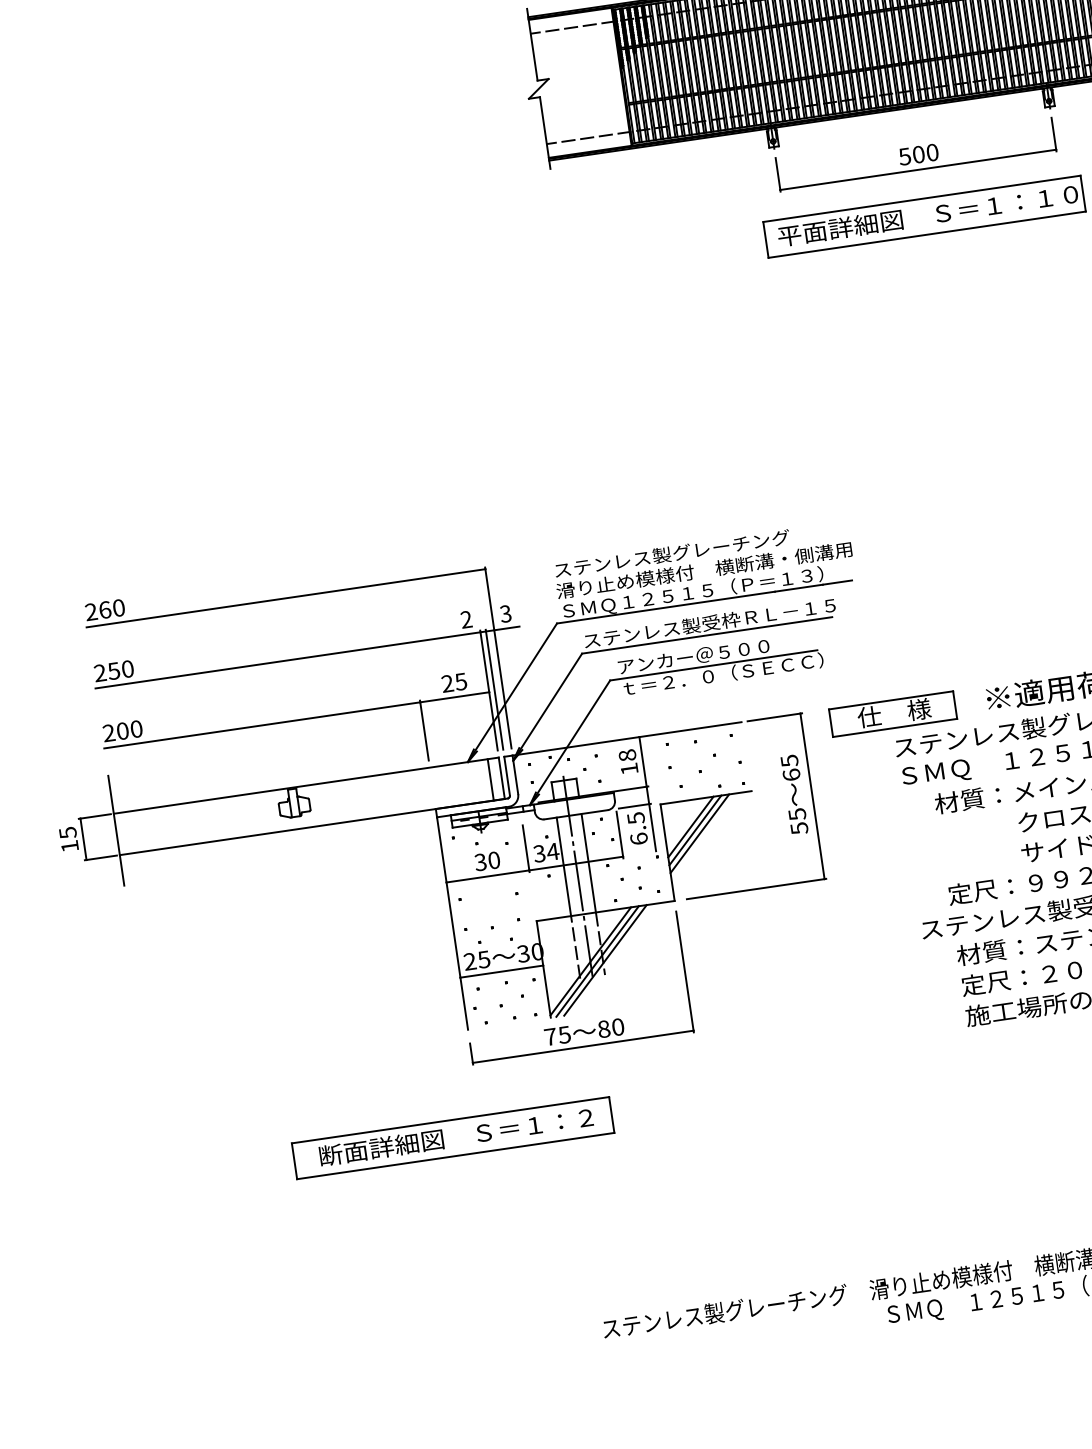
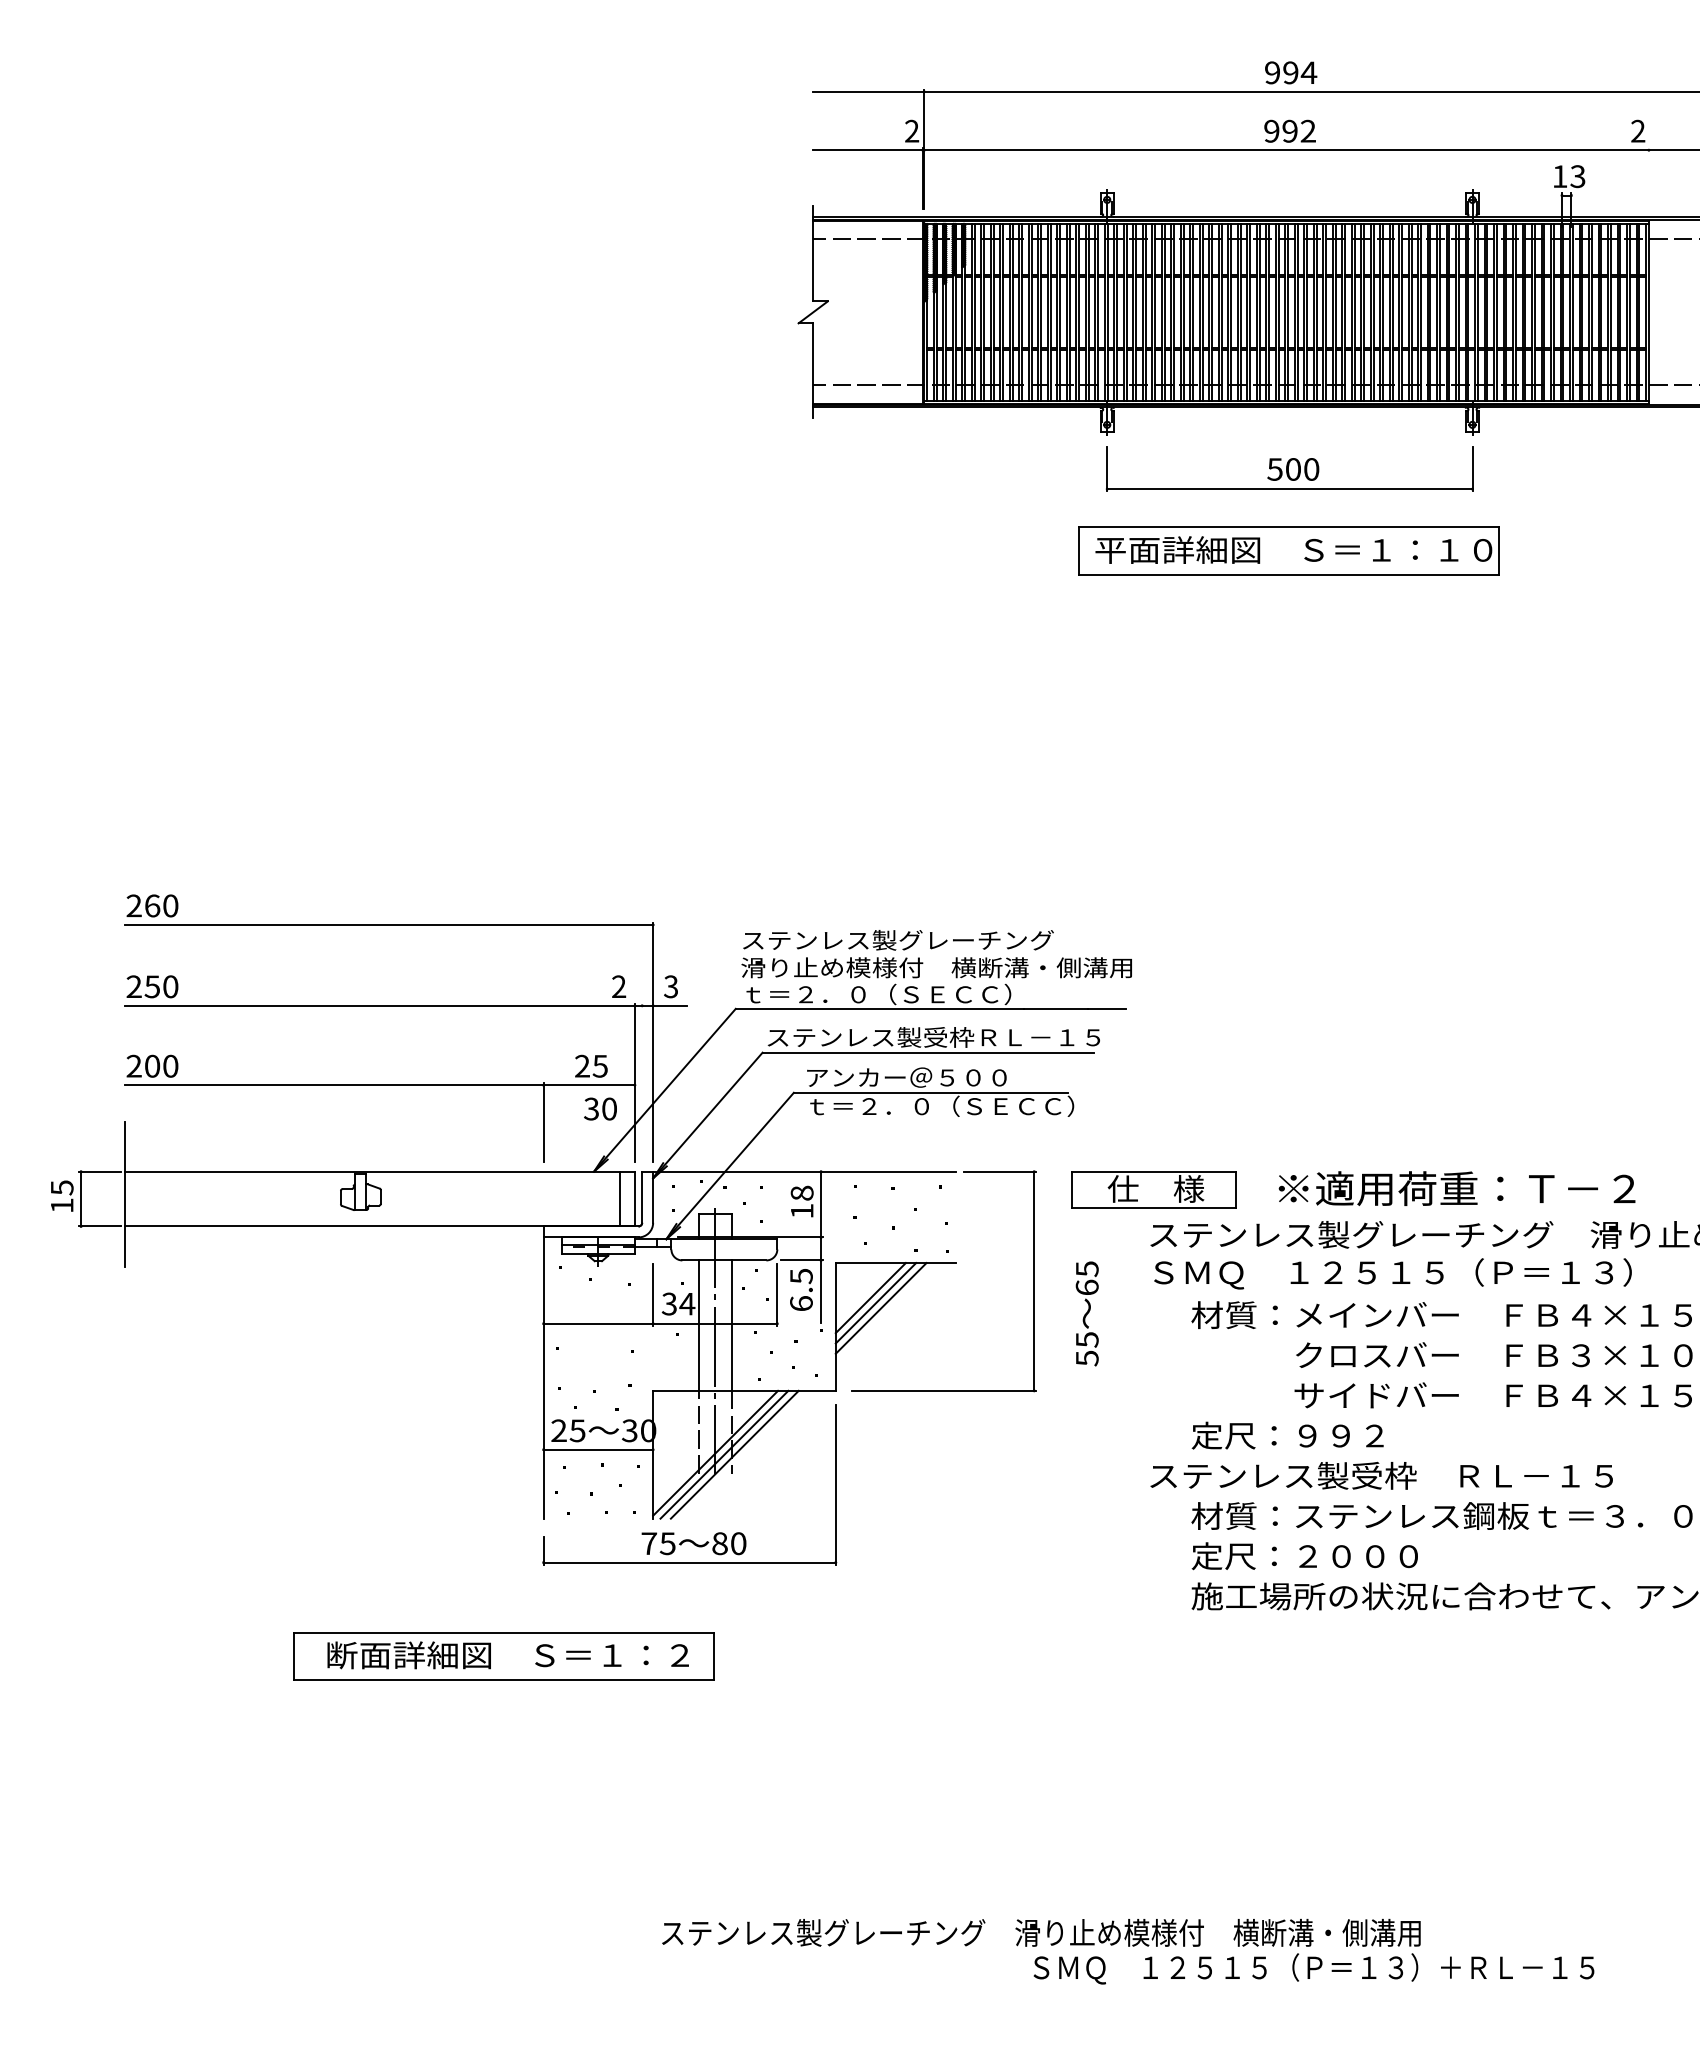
text: (693, 593) -> (918, 995), ＳＭＱ１２５１５（Ｐ＝１３） -> ｔ＝２．０（ＳＥＣＣ）
line: (494, 689) -> (642, 1082), removed
text: (793, 794) -> (1086, 1313), moved
text: (487, 860) -> (600, 1108), moved

